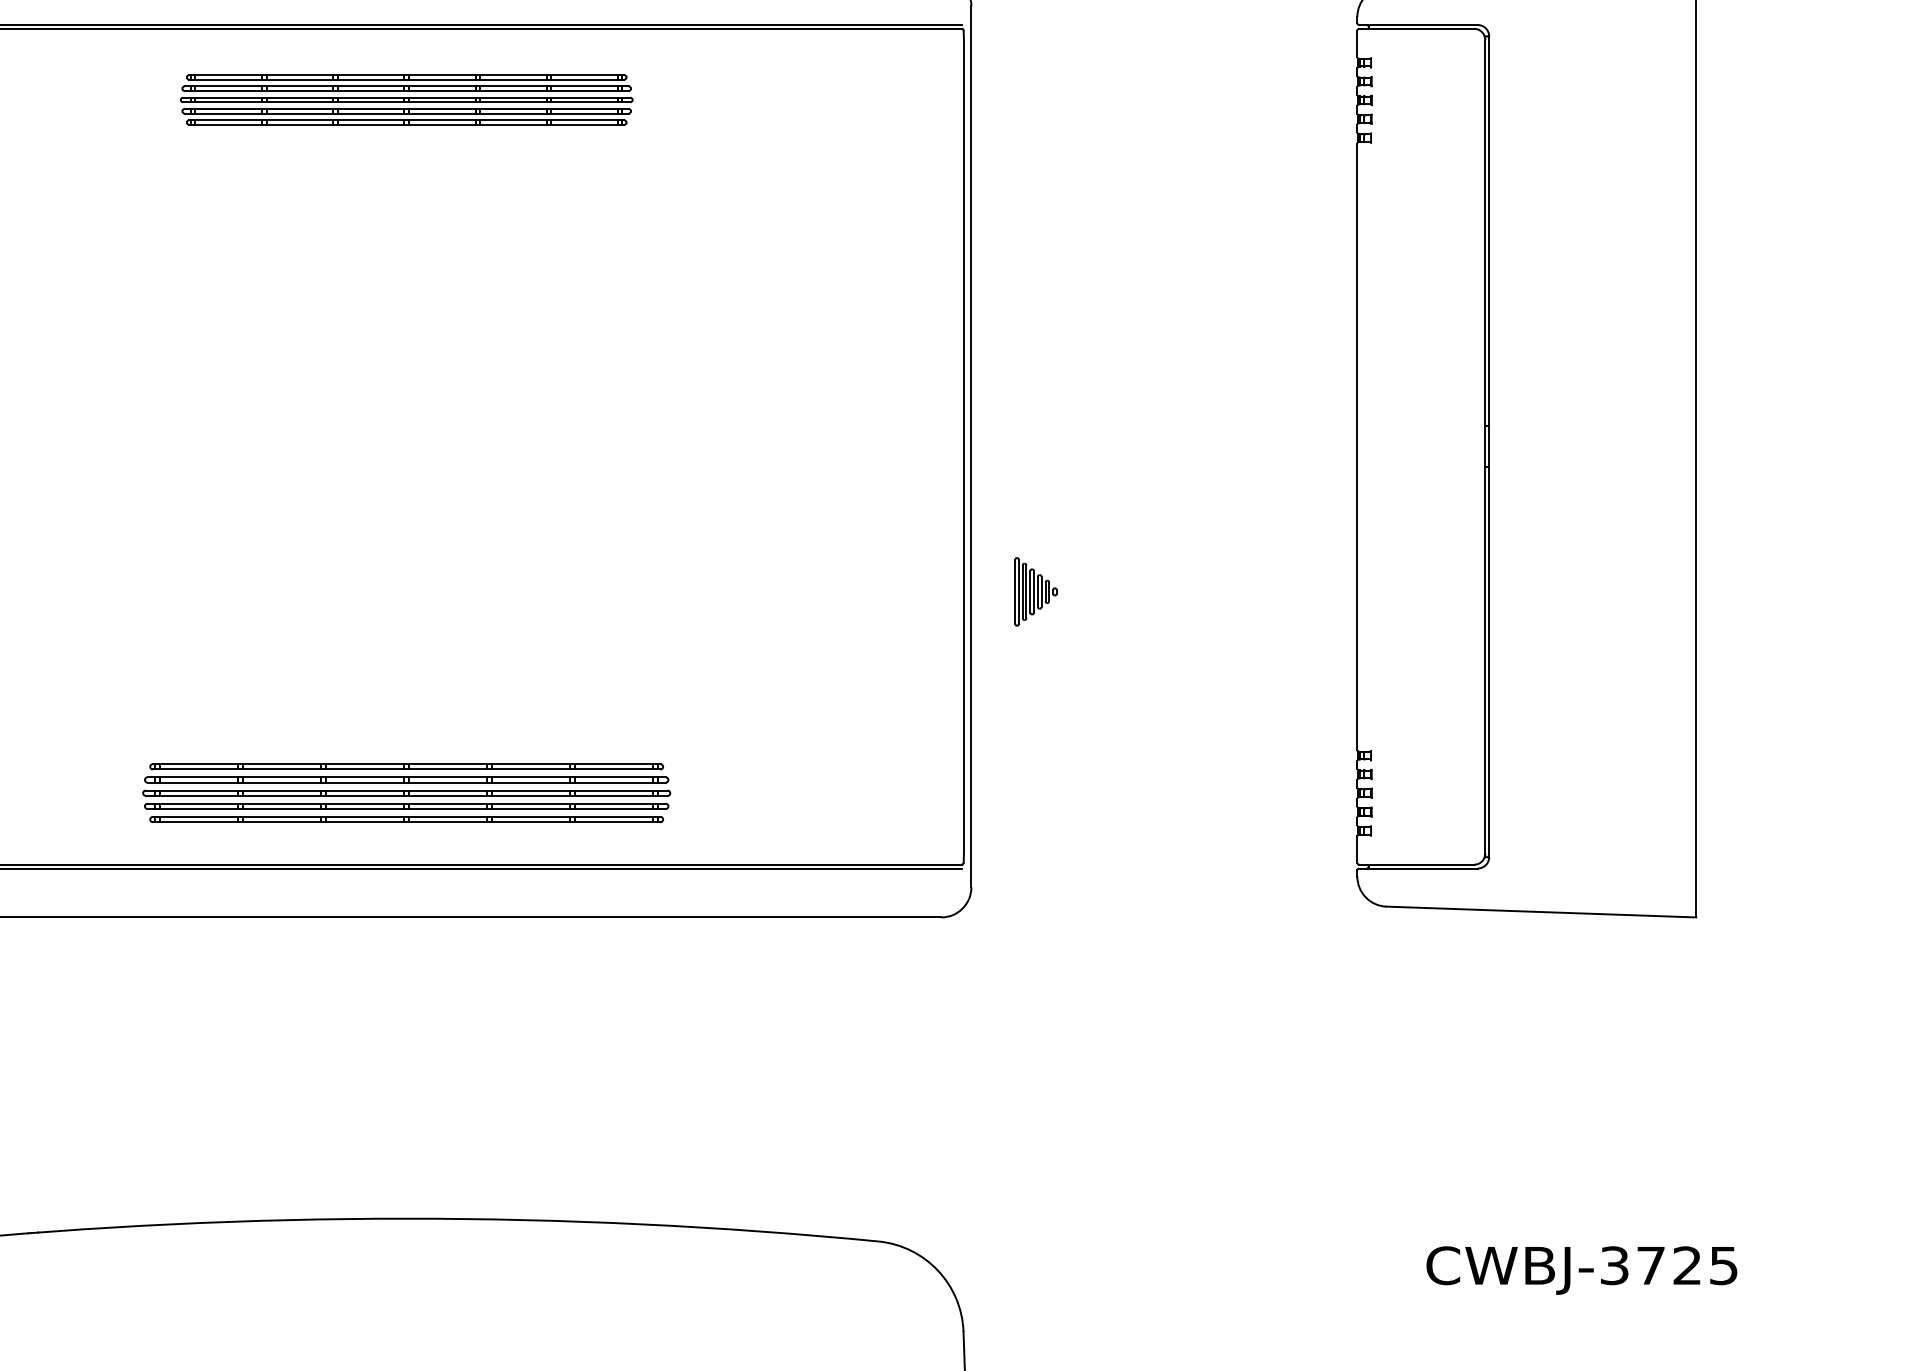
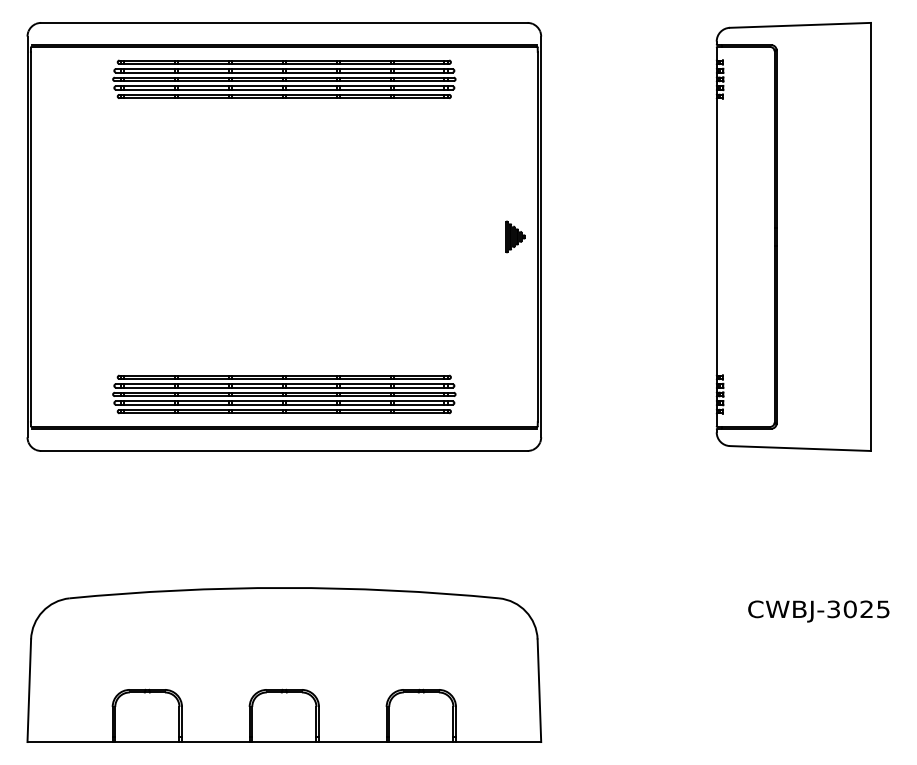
part: (406, 98) -> (284, 78), size x1.67
part: (1035, 590) -> (515, 236), moved
part: (406, 793) -> (284, 394), size x1.43
text: (1649, 1266) -> (849, 609), CWBJ-3725 -> CWBJ-3025

